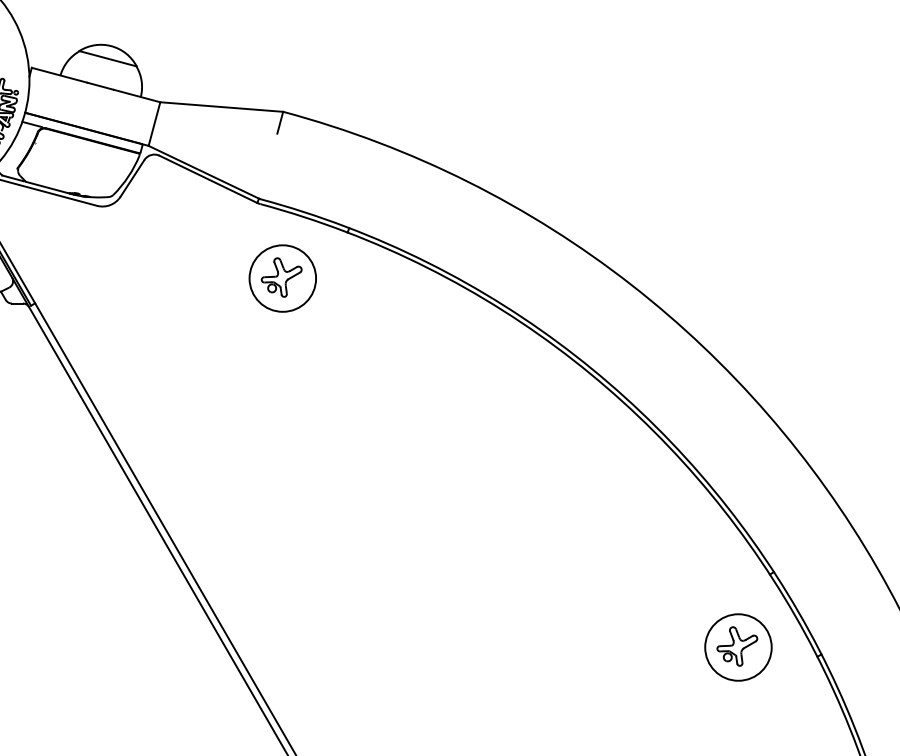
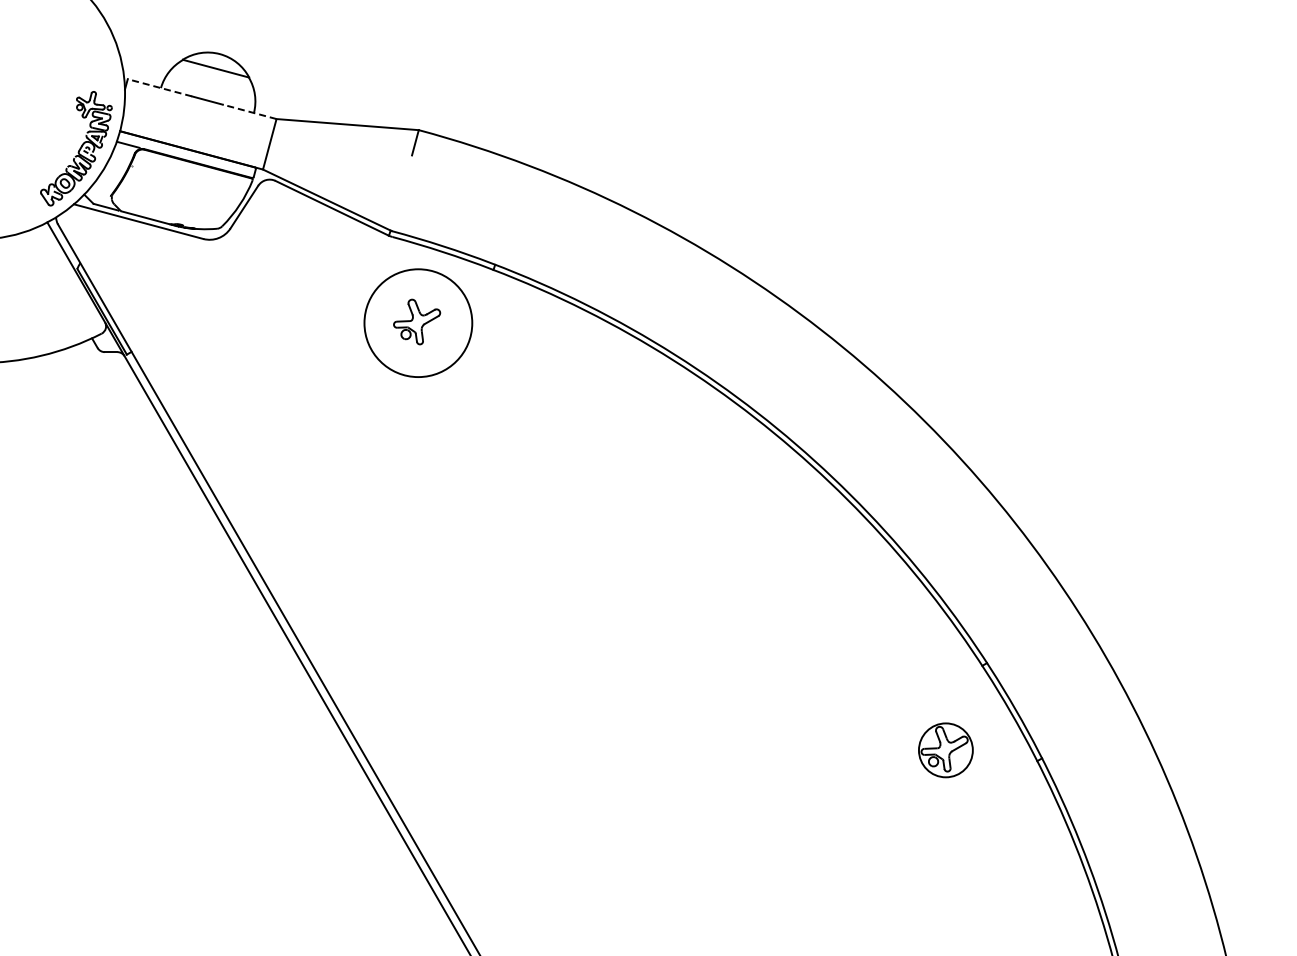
line: (59, 75) -> (159, 87), solid -> dashed
line: (136, 95) -> (249, 111), solid -> dashed
circle: (282, 277) -> (417, 322), size x1.4
circle: (738, 646) -> (945, 749), size x0.7

